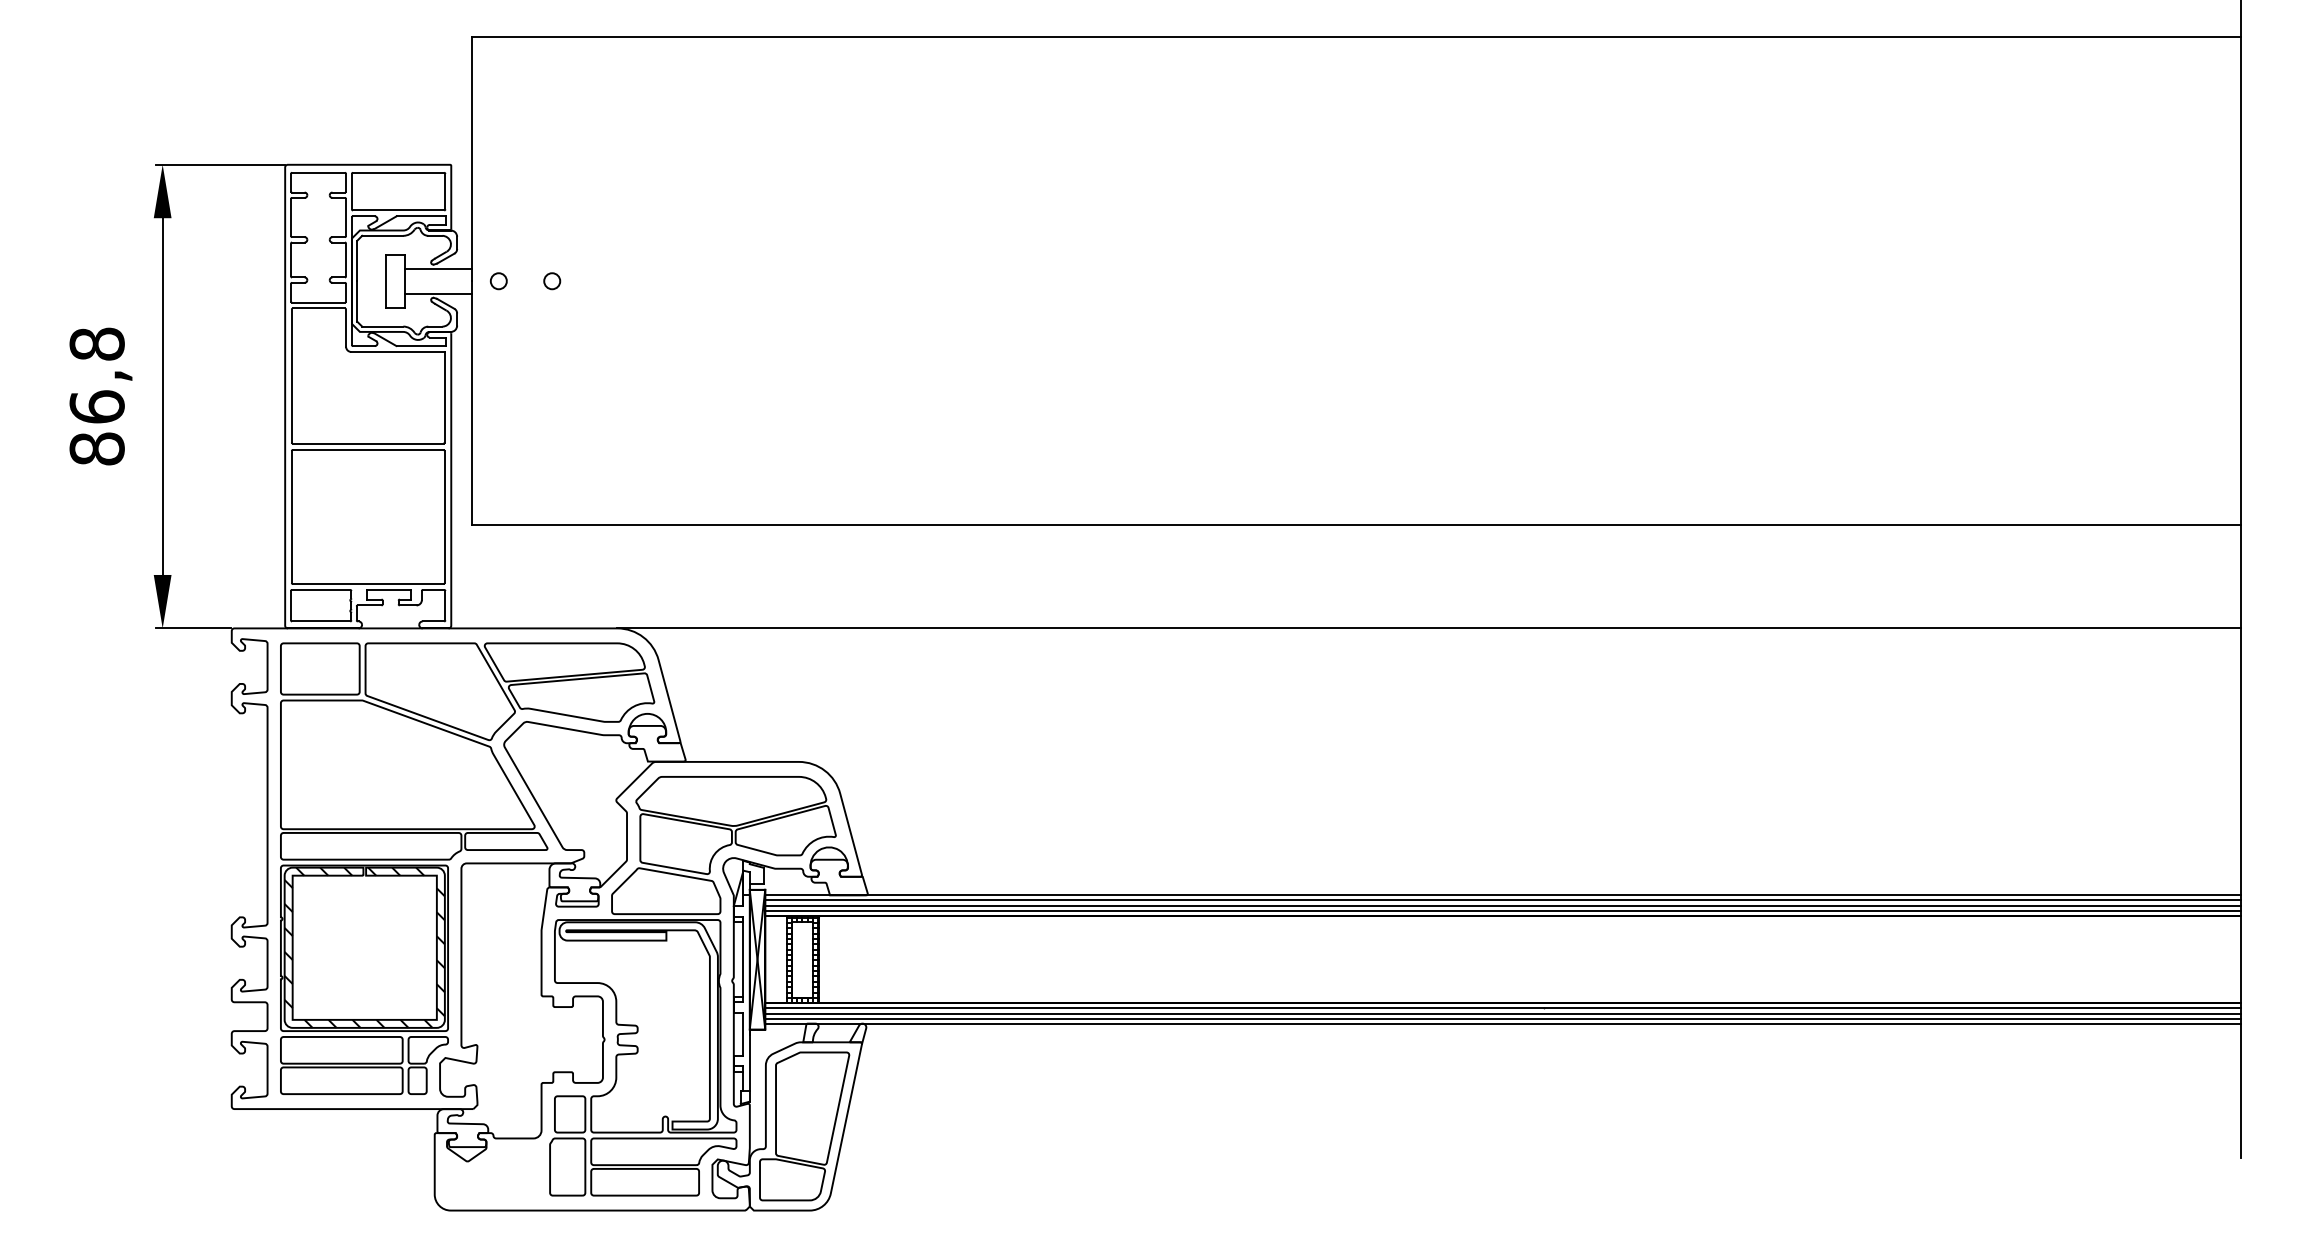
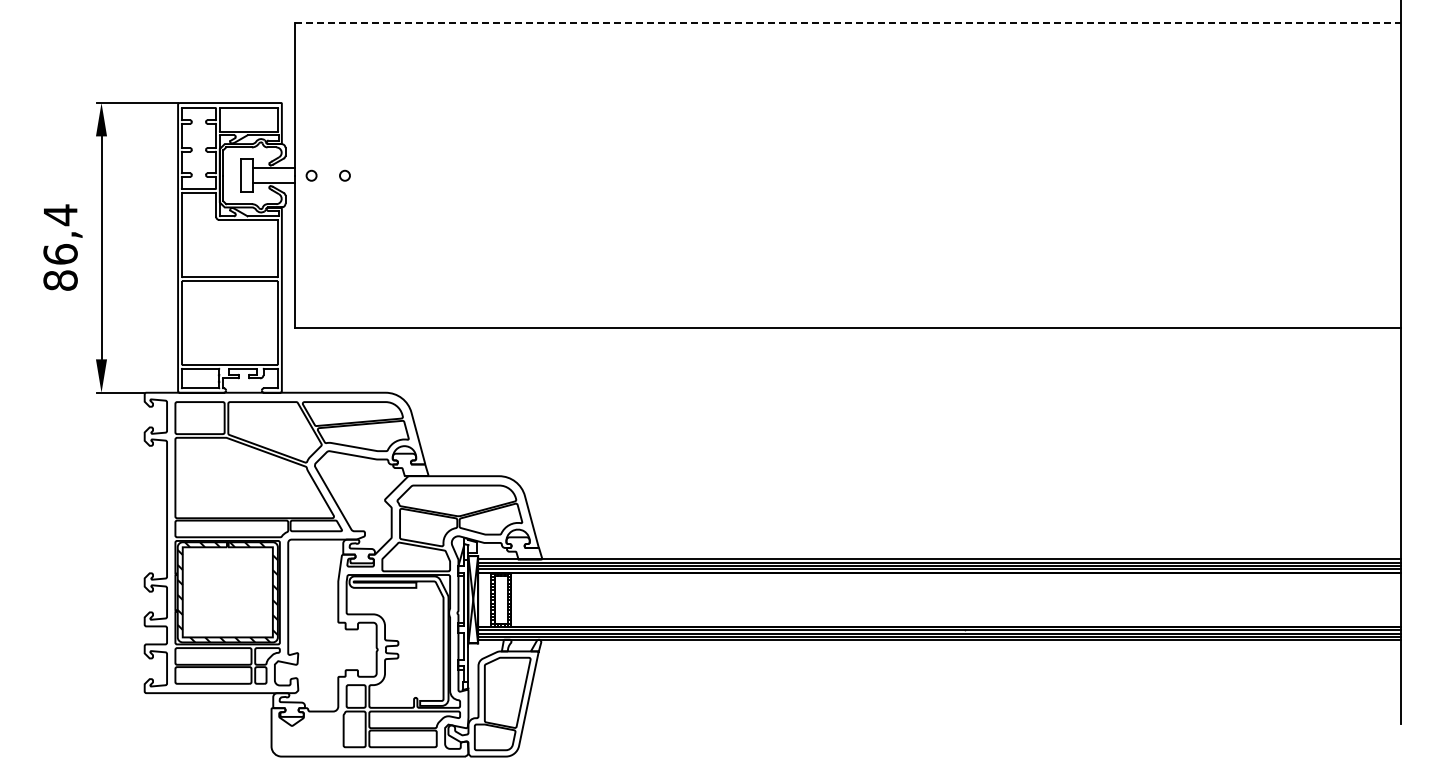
line: (1356, 37) -> (847, 23), solid -> dashed
text: (97, 344) -> (60, 215), 86,8 -> 86,4
line: (1428, 628) -> (892, 392), removed

